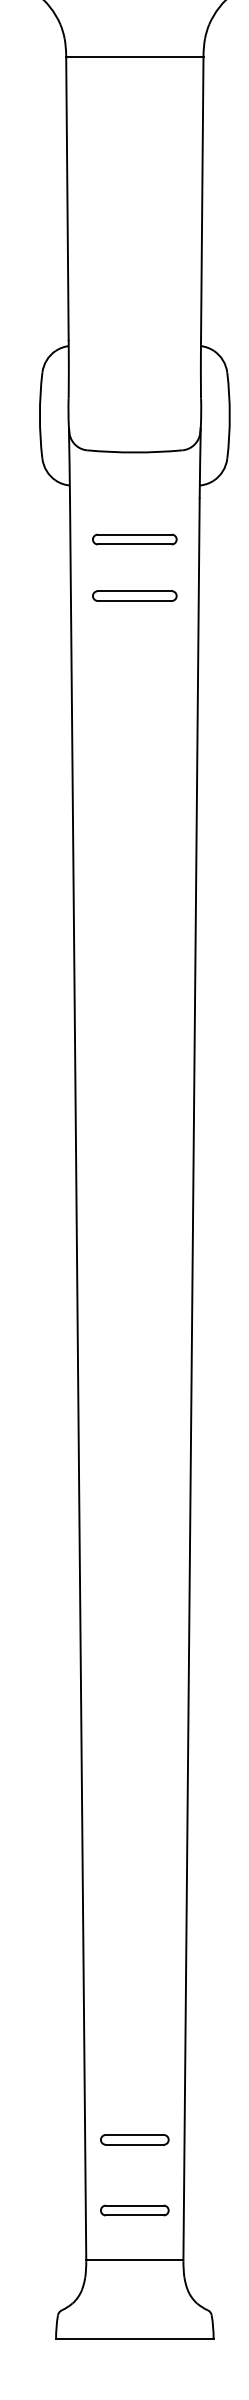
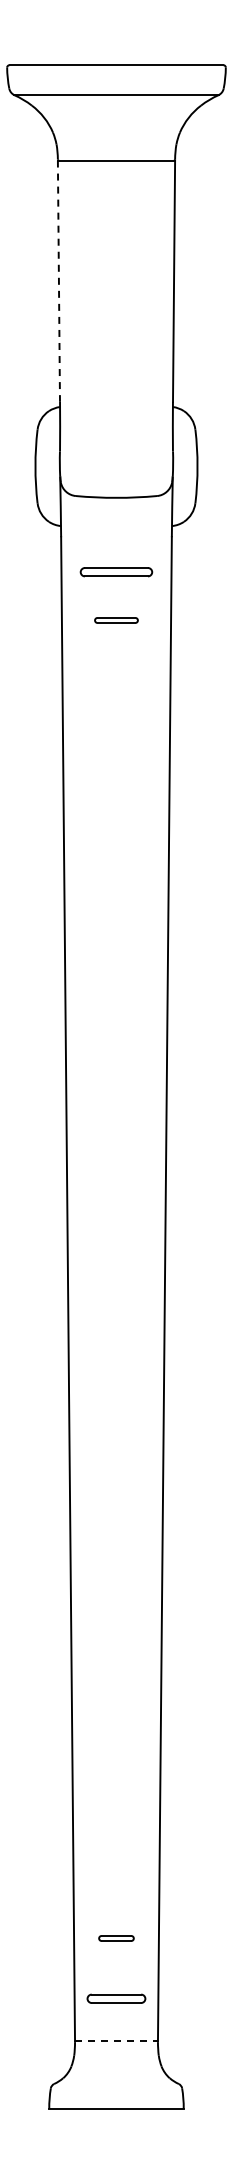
line: (66, 199) -> (58, 281), solid -> dashed
part: (134, 596) -> (116, 620), size x0.6
part: (134, 2139) -> (116, 1938), size x0.6
line: (136, 2259) -> (117, 2040), solid -> dashed

